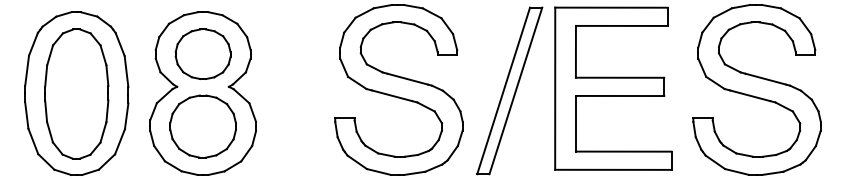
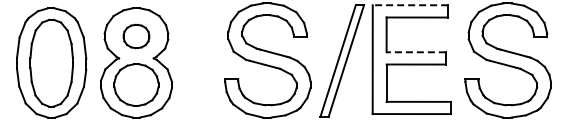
line: (611, 8) -> (410, 5), solid -> dashed
part: (203, 54) -> (136, 36), size x0.7
line: (620, 78) -> (416, 52), solid -> dashed

